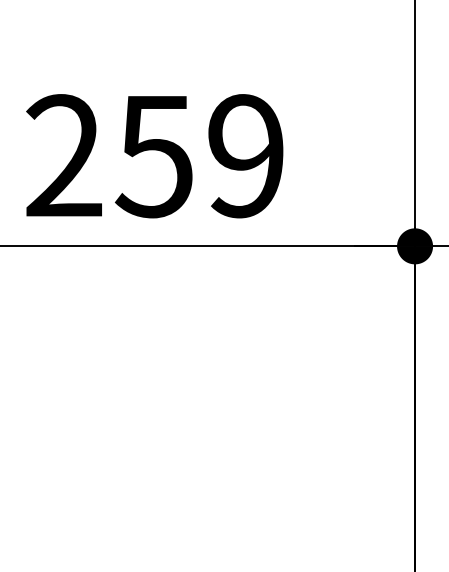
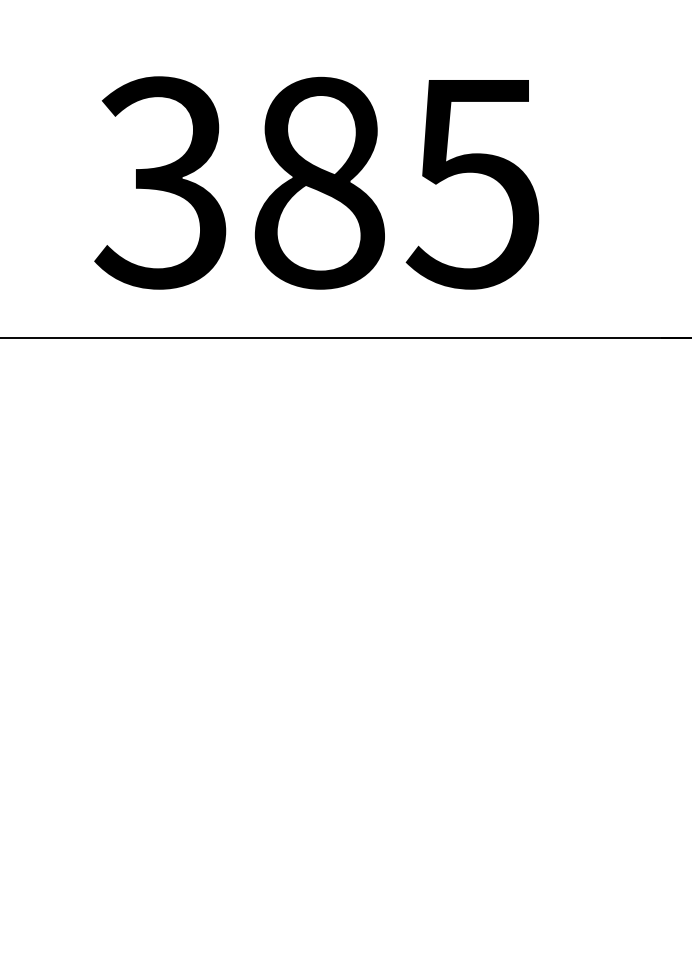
text: (153, 156) -> (316, 183), 259 -> 385

